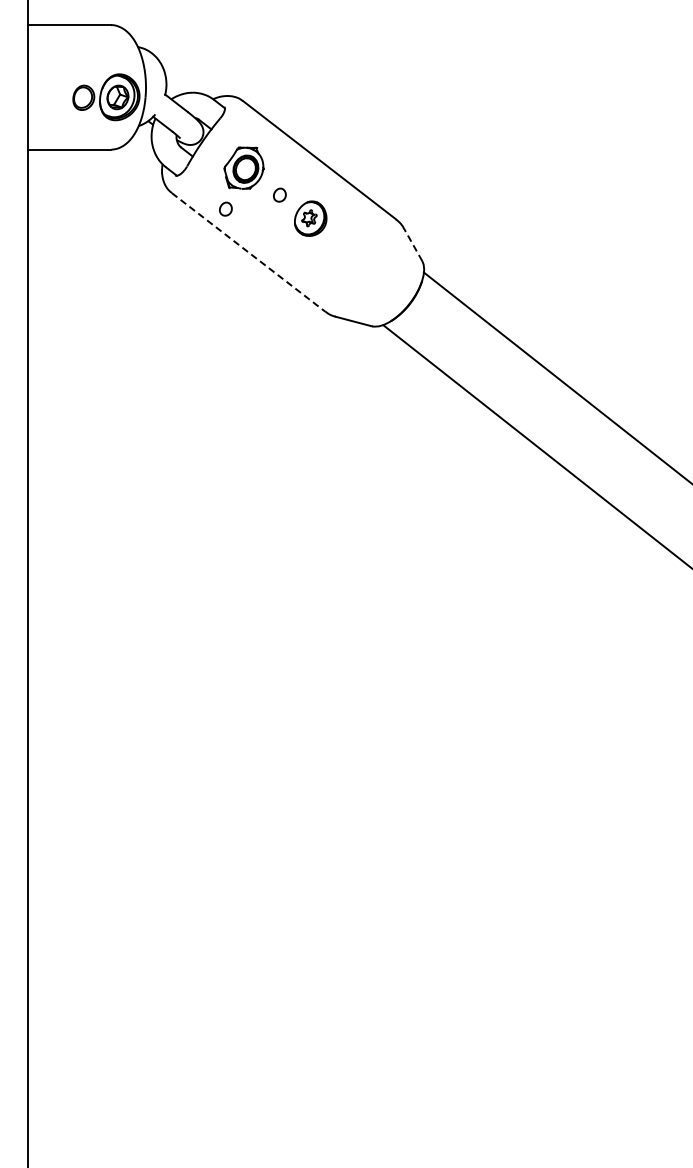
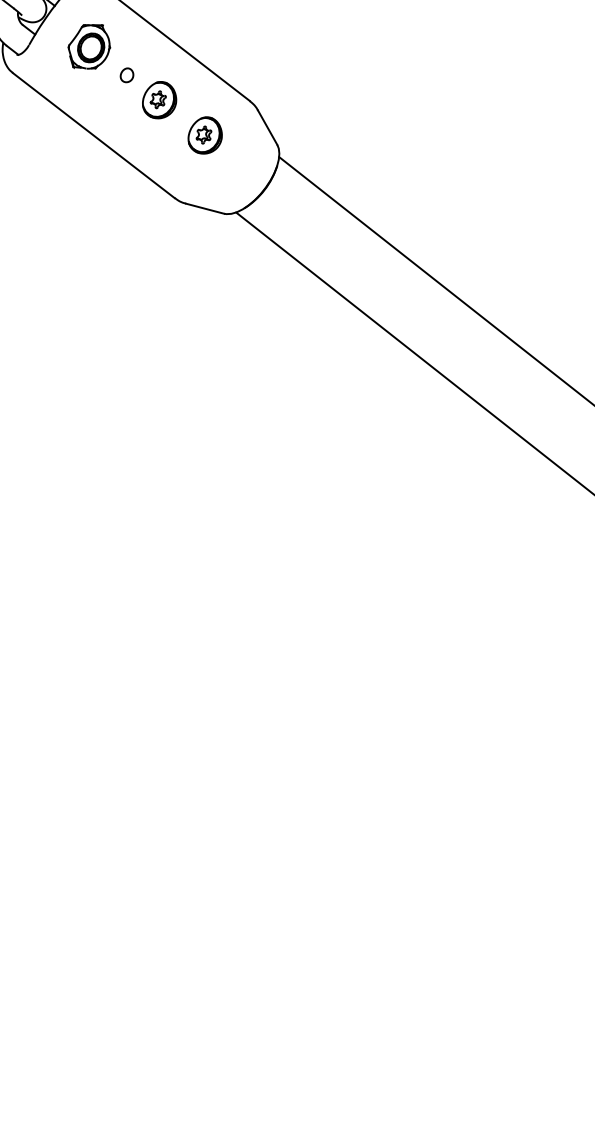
part: (225, 208) -> (69, 89), removed
line: (413, 244) -> (268, 127), dashed -> solid
line: (248, 252) -> (93, 135), dashed -> solid
part: (353, 252) -> (204, 135), added

